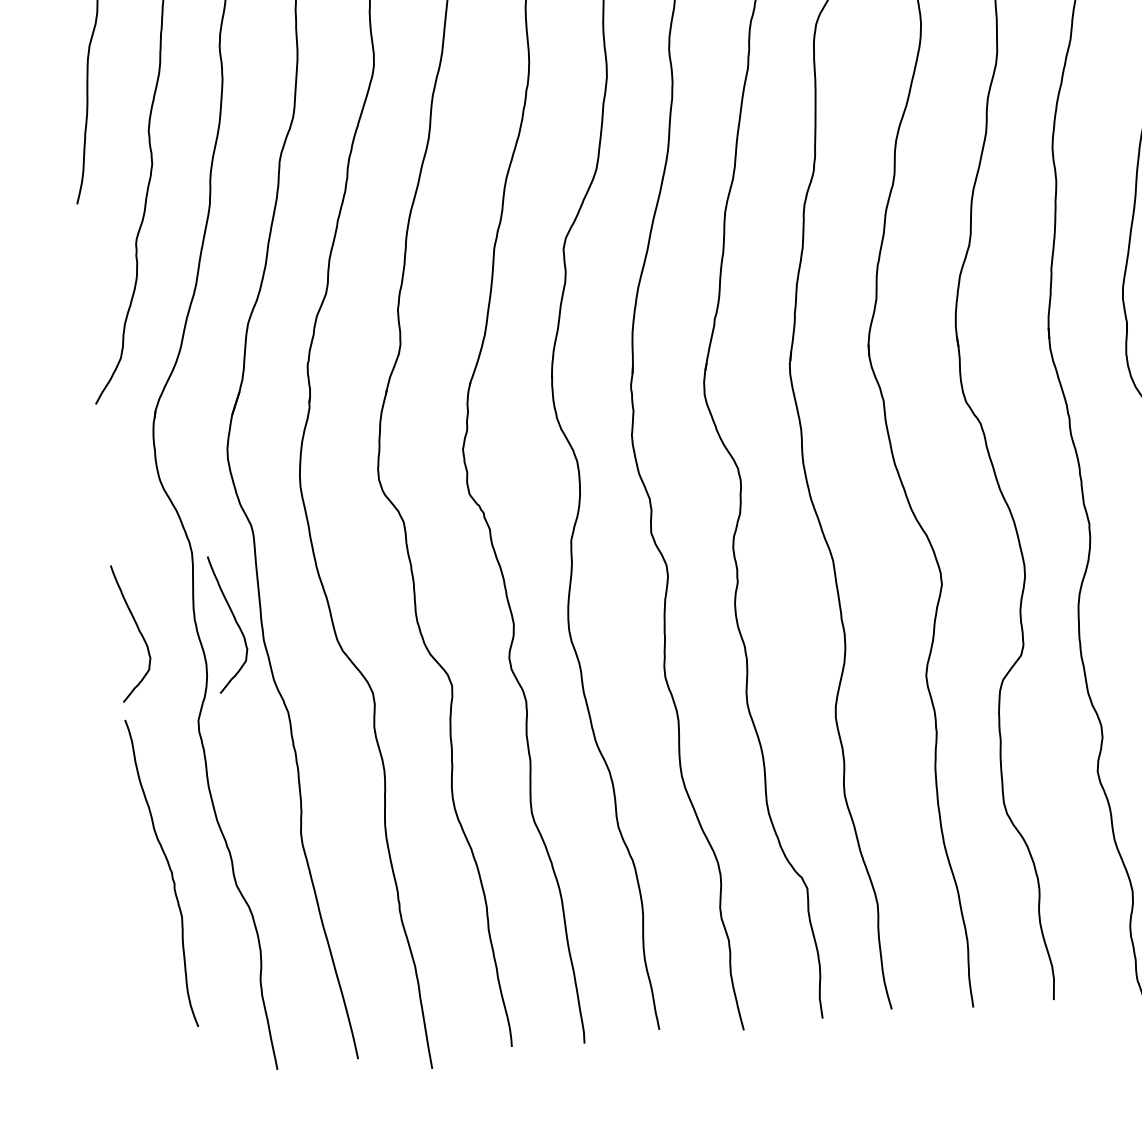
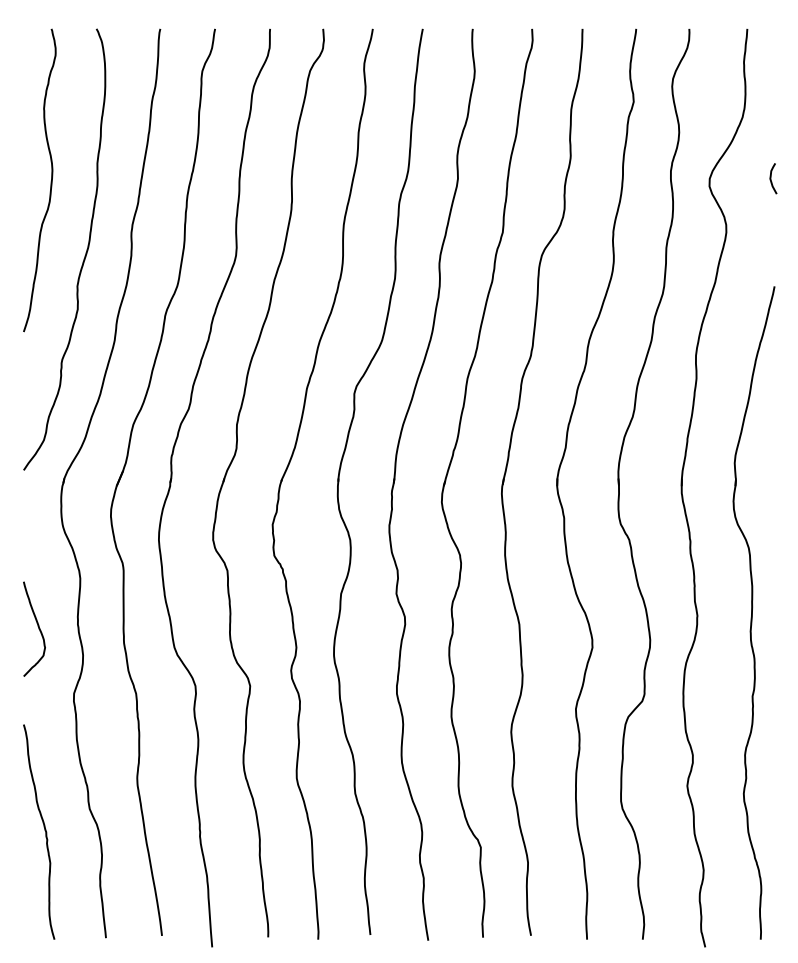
curve: (233, 619) -> (104, 626), removed
curve: (169, 870) -> (44, 830), moved

